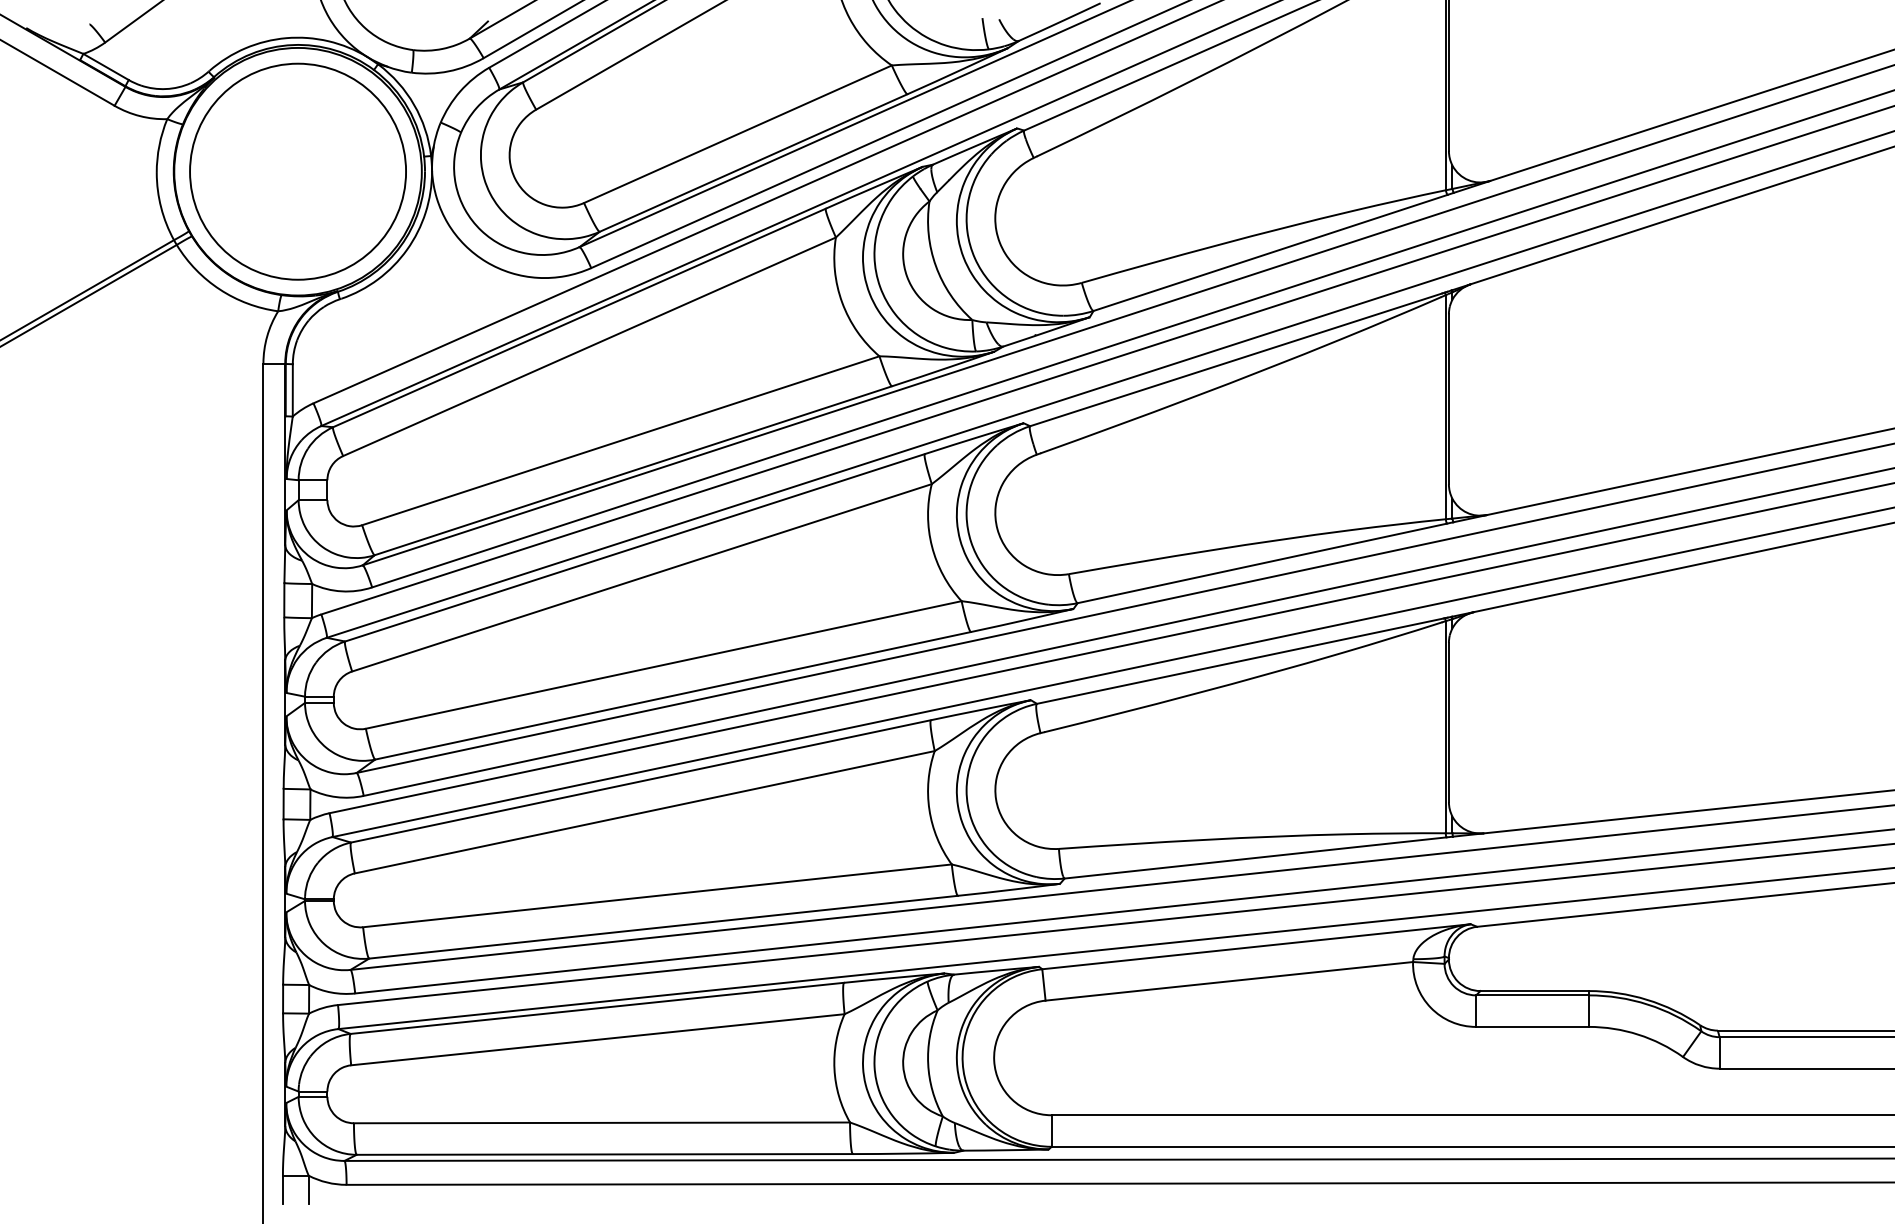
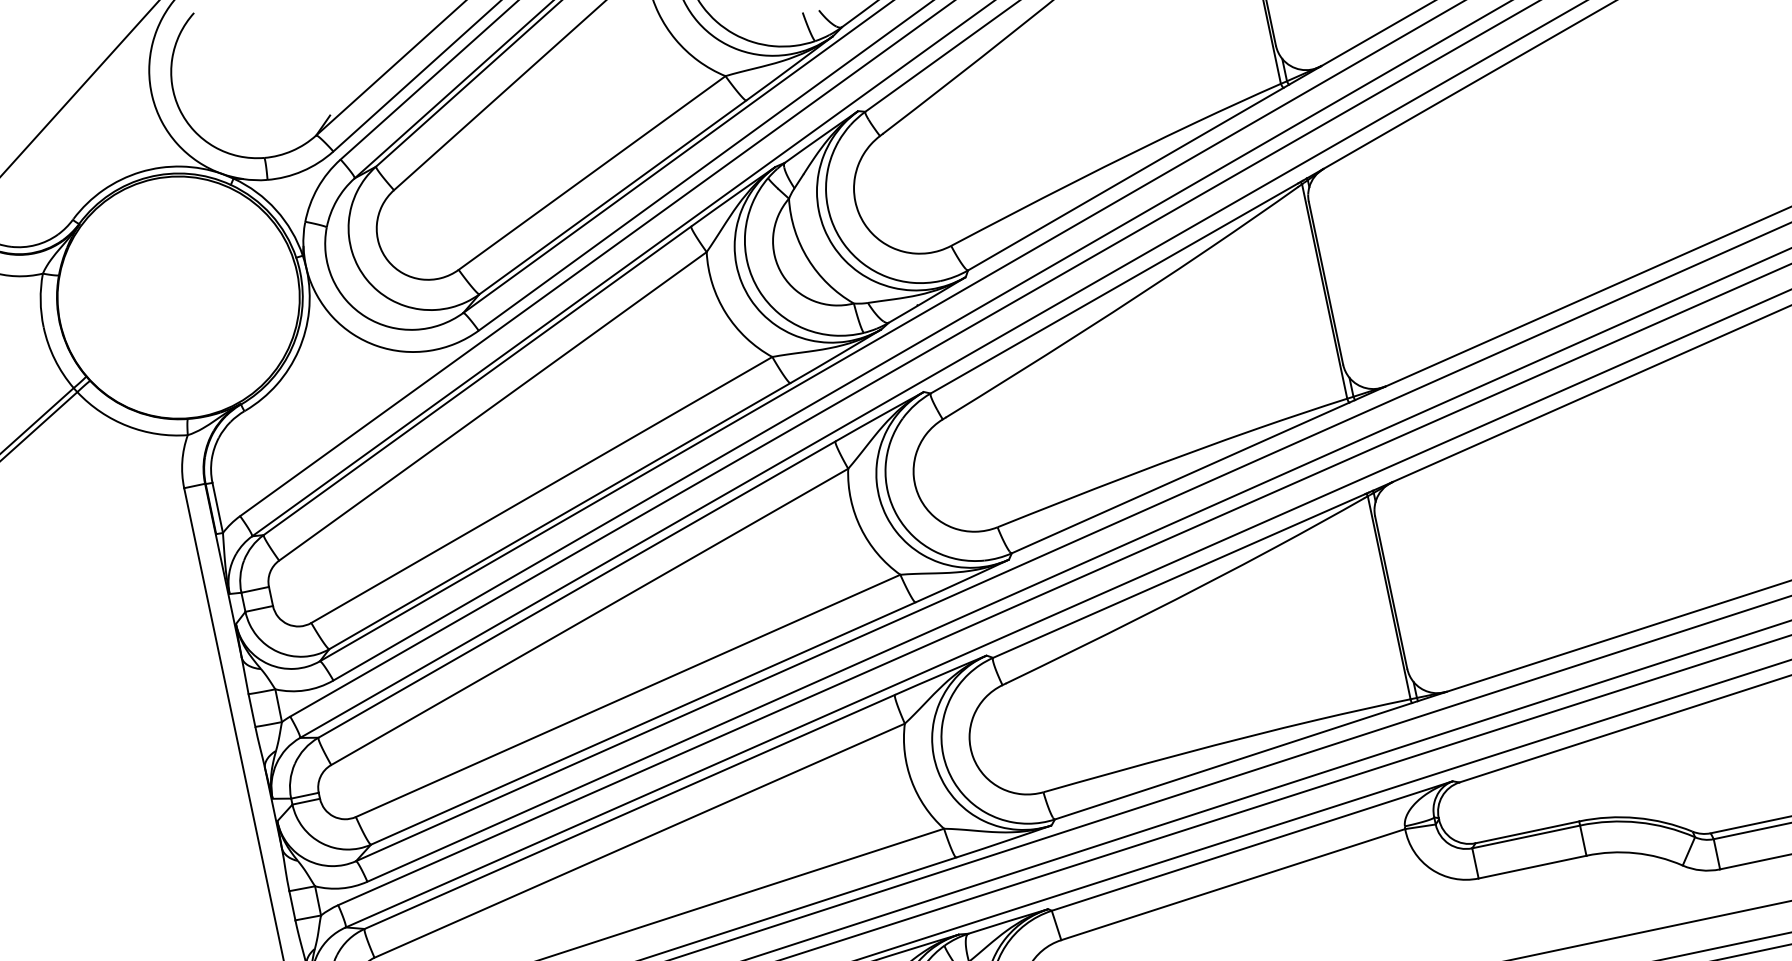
circle: (297, 171) -> (178, 297), removed

